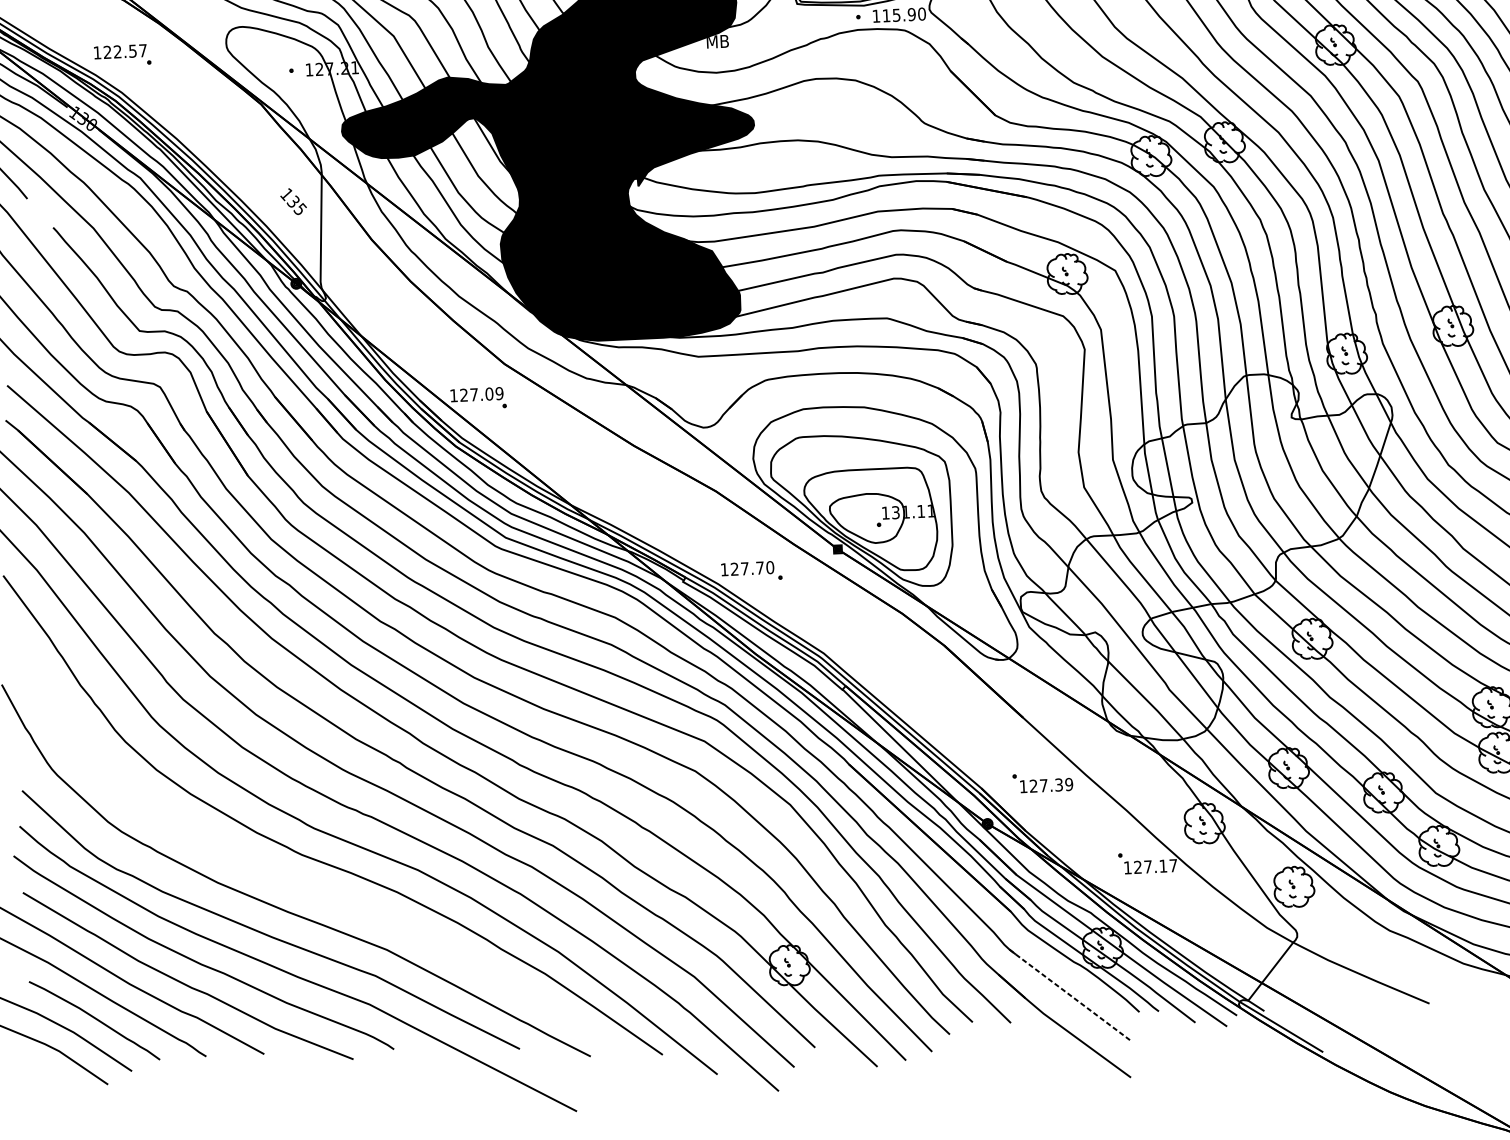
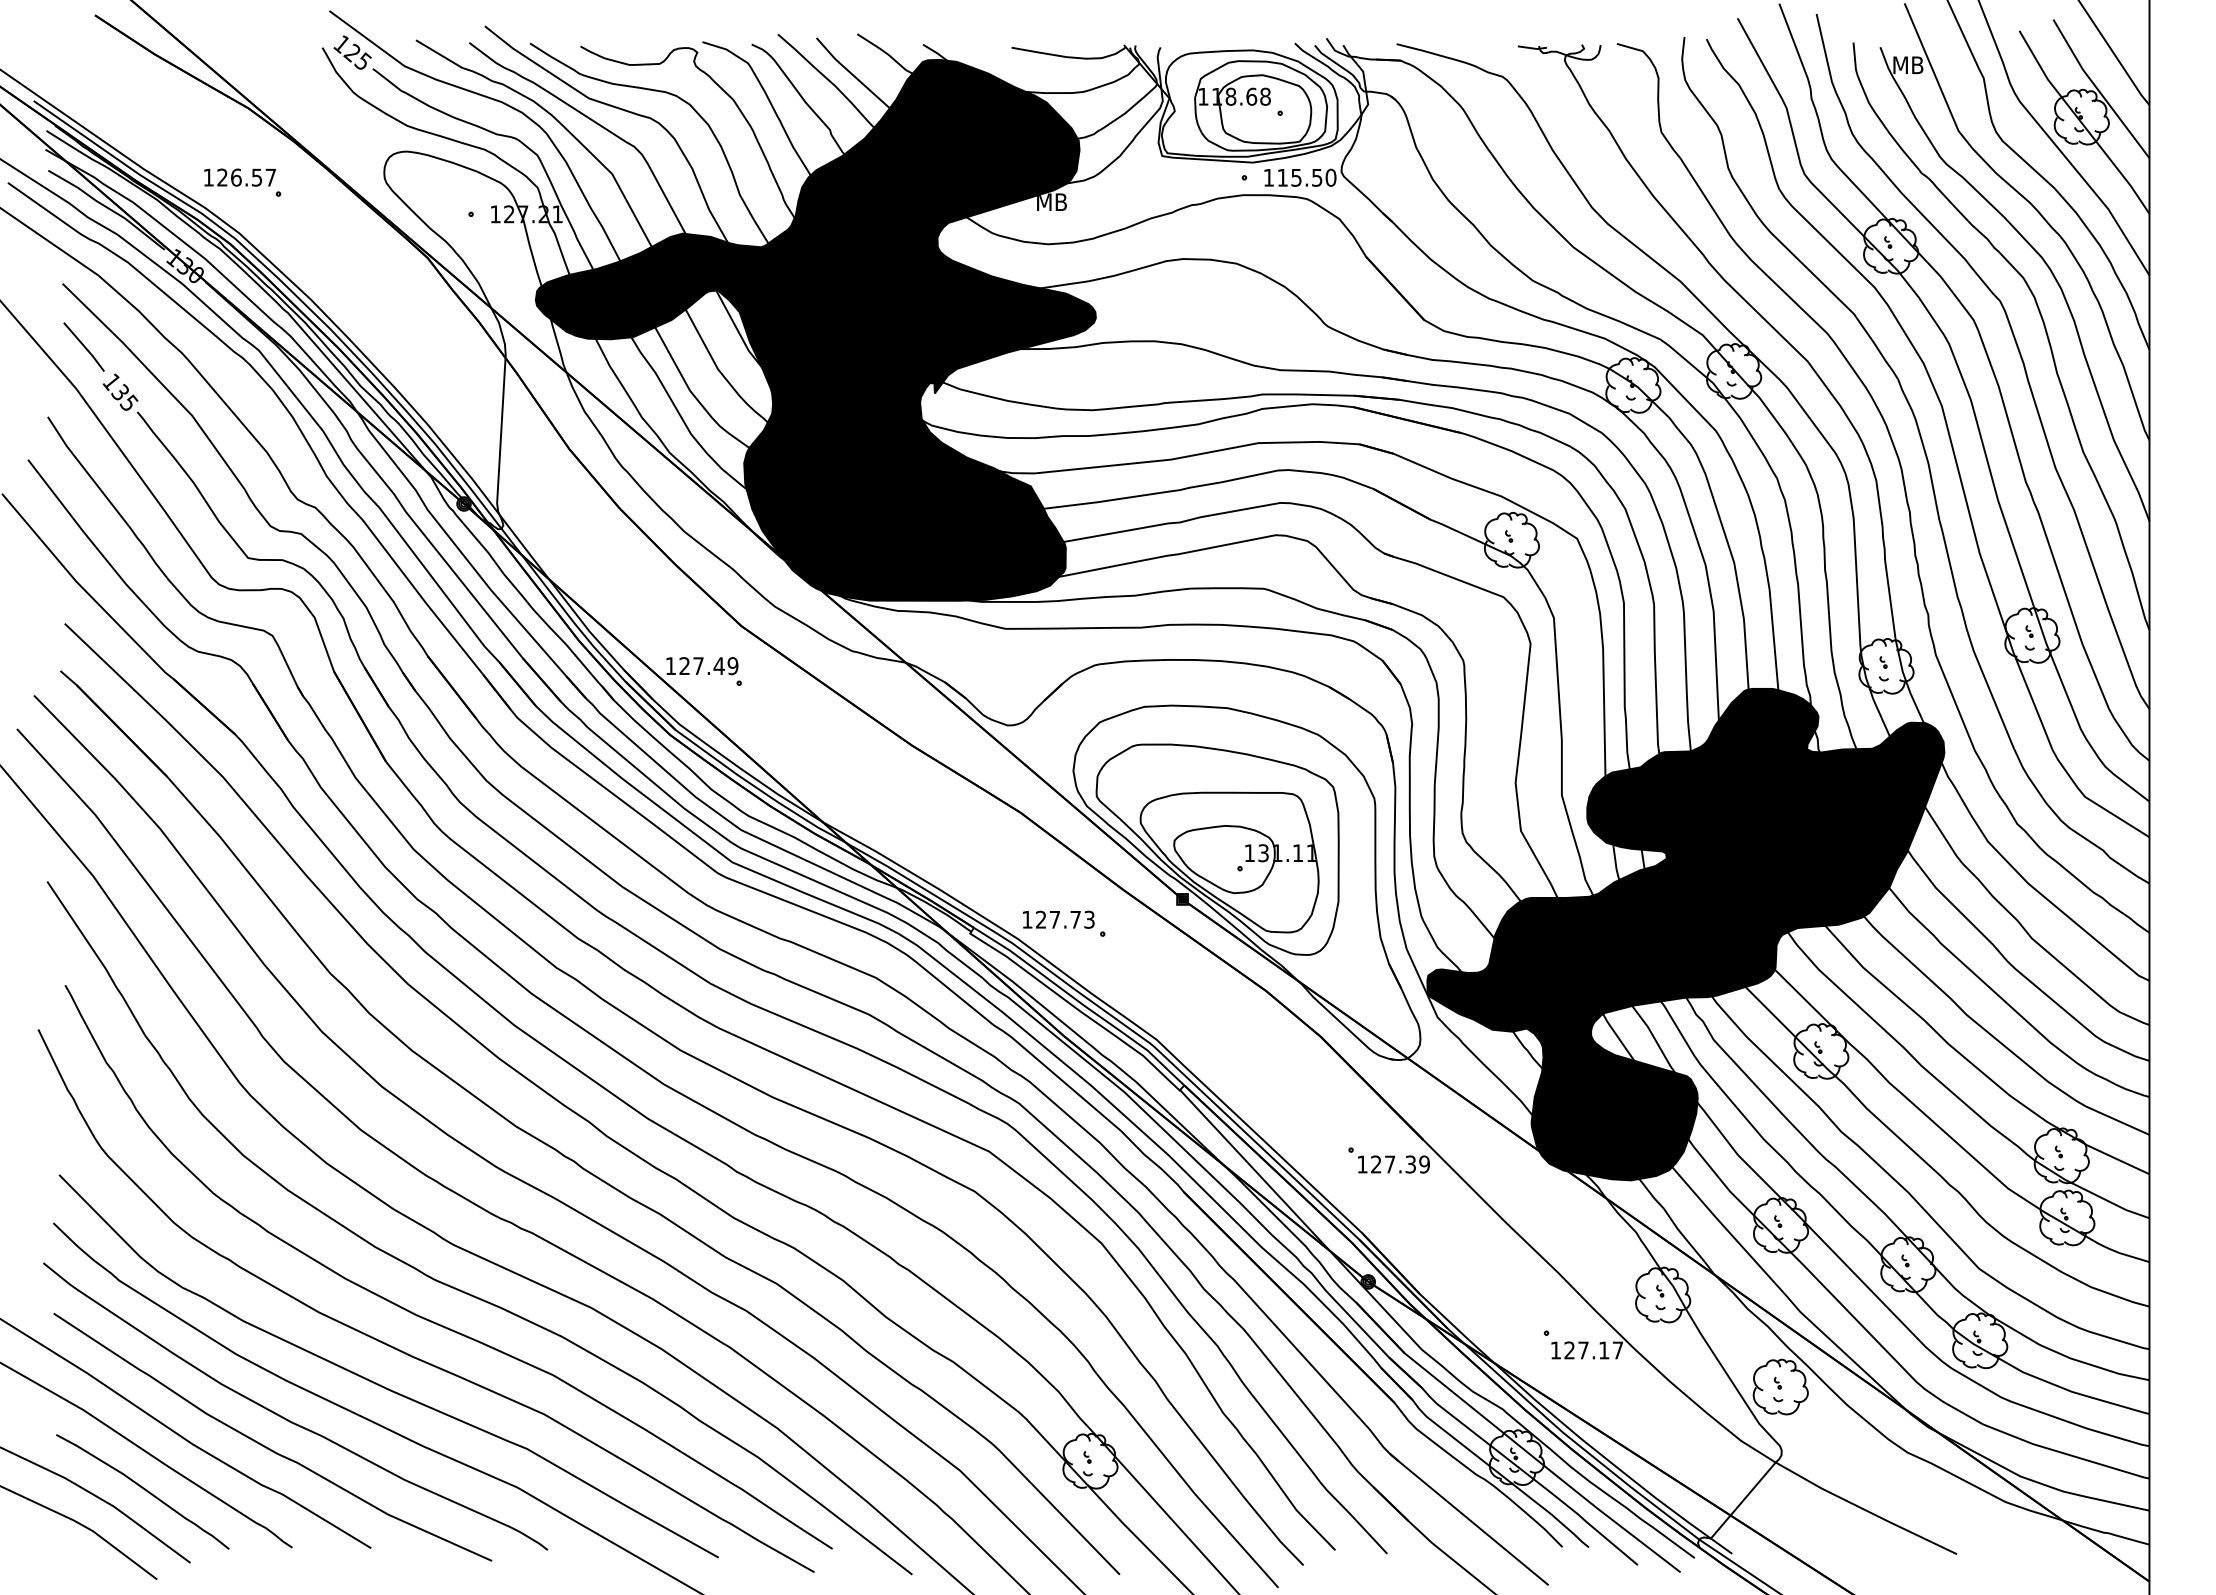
text: (911, 14) -> (1316, 177), 115.90 -> 115.50
text: (117, 51) -> (236, 177), 122.57 -> 126.57
text: (293, 201) -> (120, 391), moved
text: (488, 394) -> (718, 666), 127.09 -> 127.49
fill: (1208, 557) -> (1685, 934), added
text: (770, 567) -> (1089, 919), 127.70 -> 127.73
part: (1042, 782) -> (1388, 1160), moved
curve: (297, 883) -> (427, 1318), added
line: (1069, 994) -> (1468, 1518), dashed -> solid

